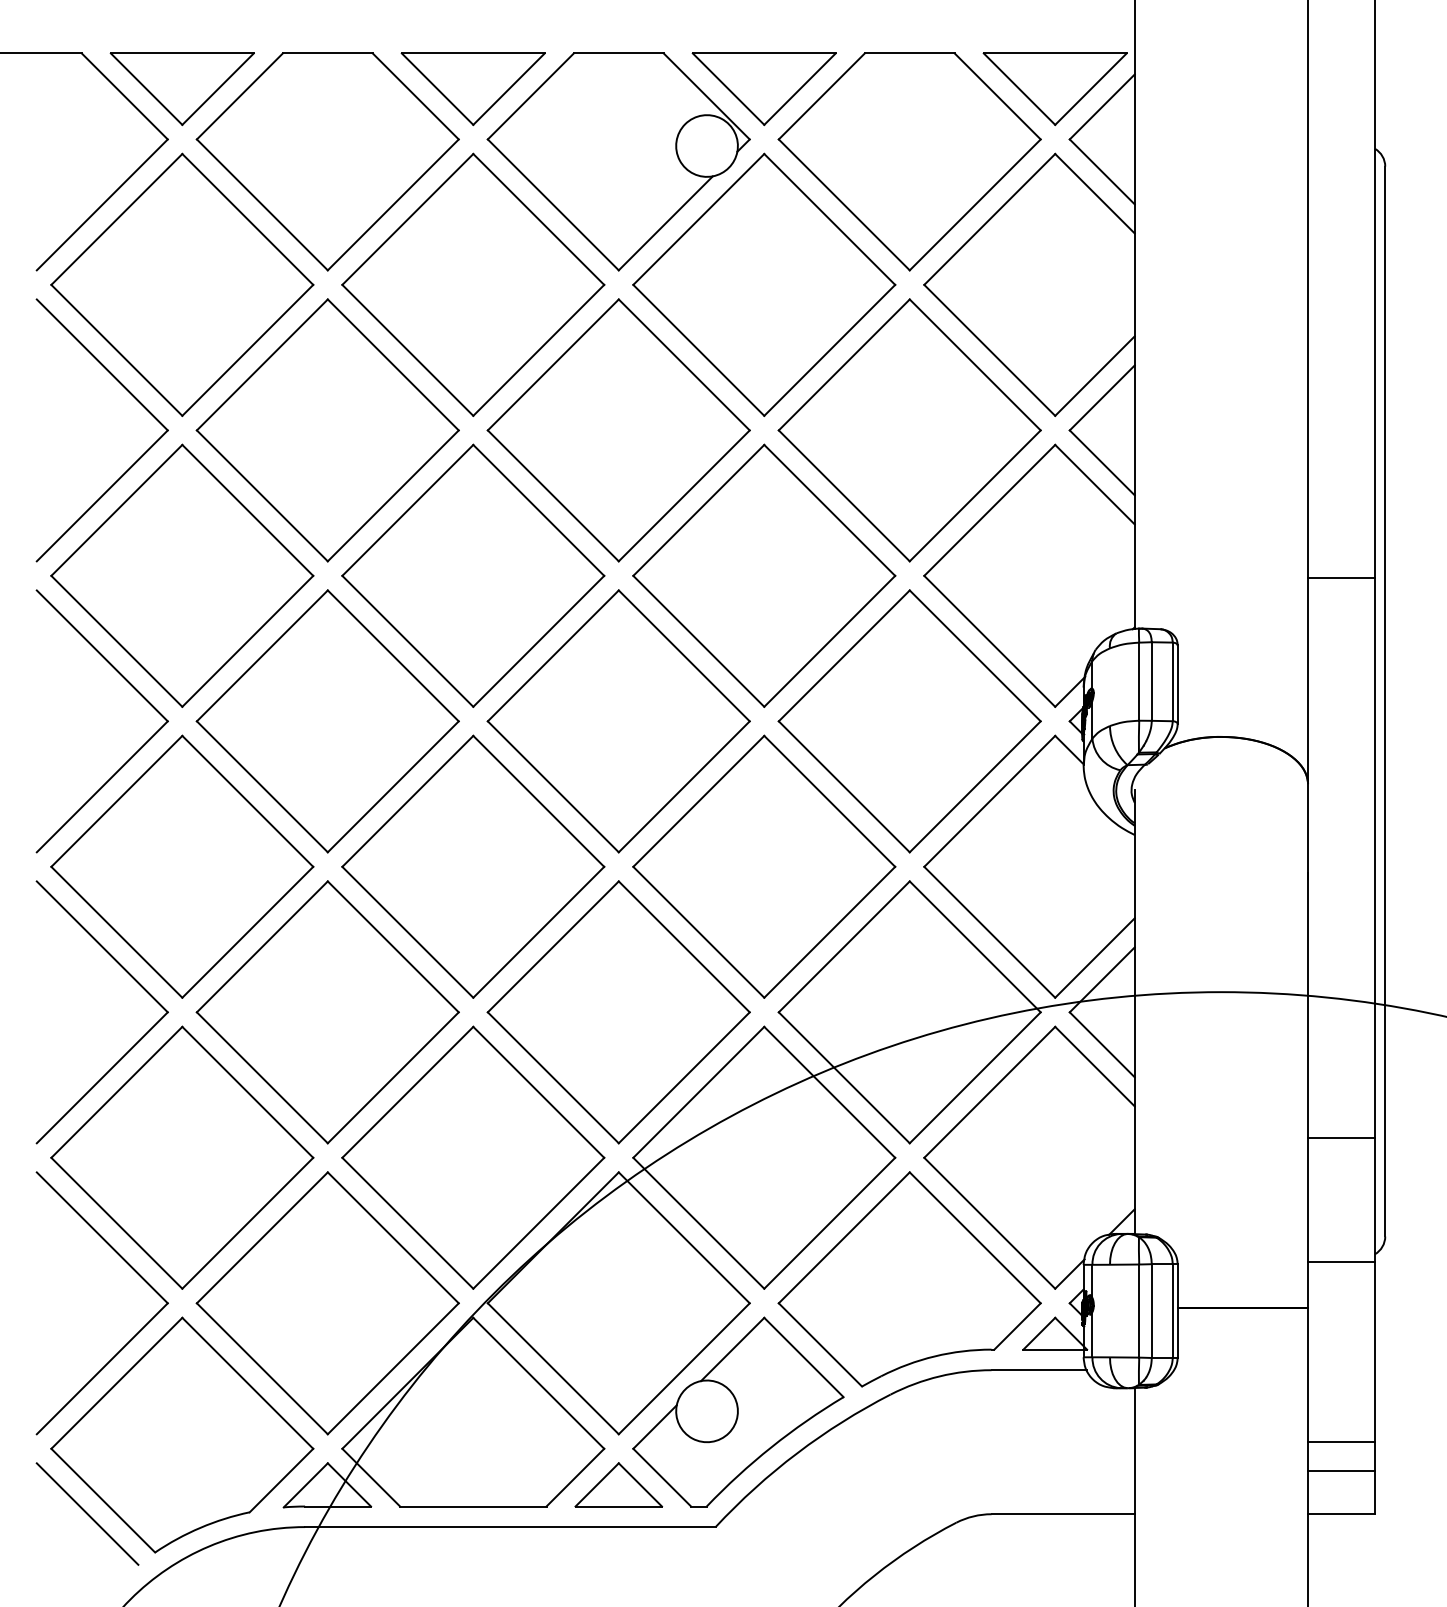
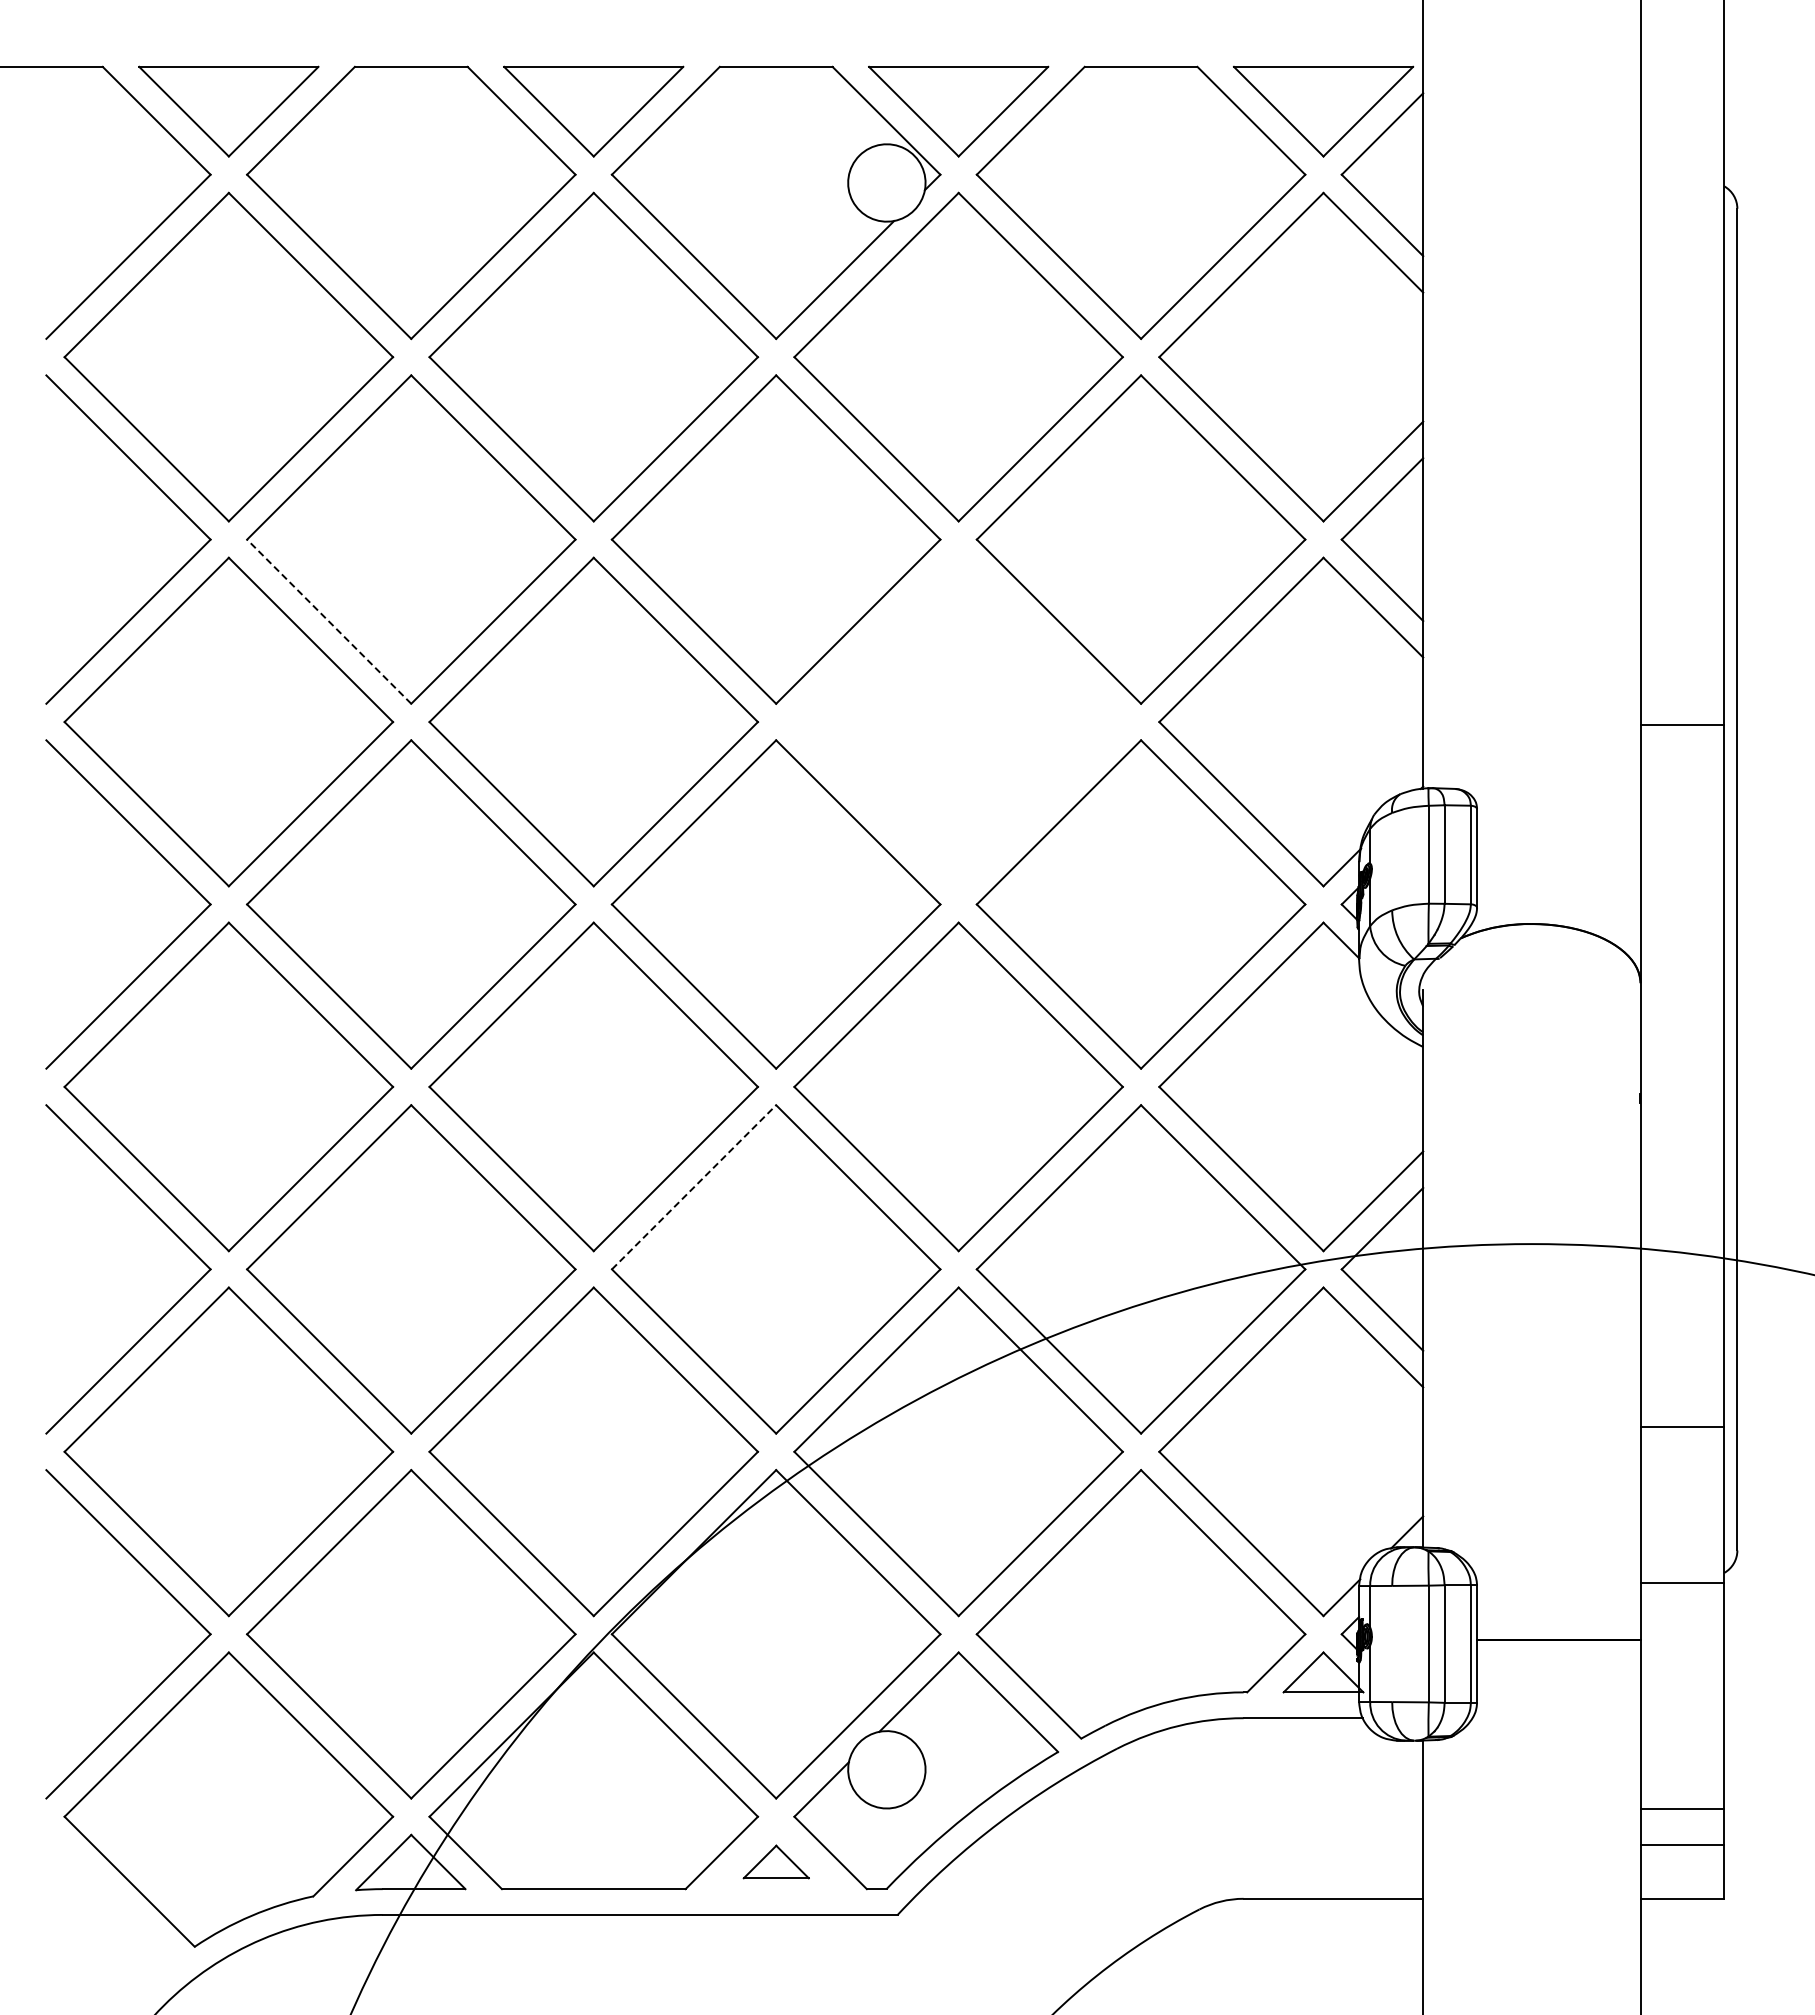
line: (261, 495) -> (328, 621), solid -> dashed
part: (764, 575) -> (958, 721), removed
line: (553, 946) -> (694, 1186), solid -> dashed
part: (619, 1484) -> (776, 1861), size x0.6
line: (87, 1513) -> (109, 1898), removed

